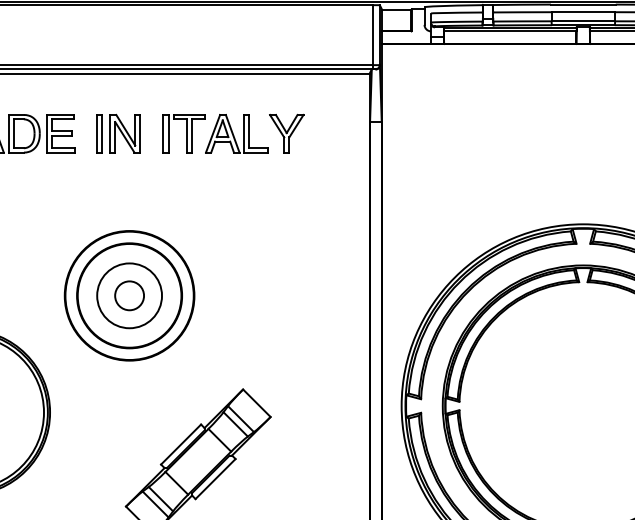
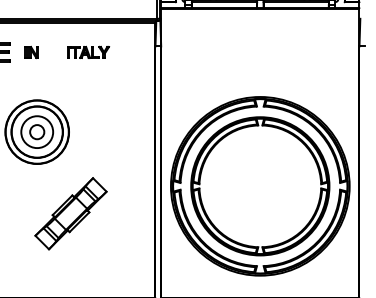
part: (117, 133) -> (31, 52), size x0.6
part: (233, 133) -> (88, 52), size x0.6

